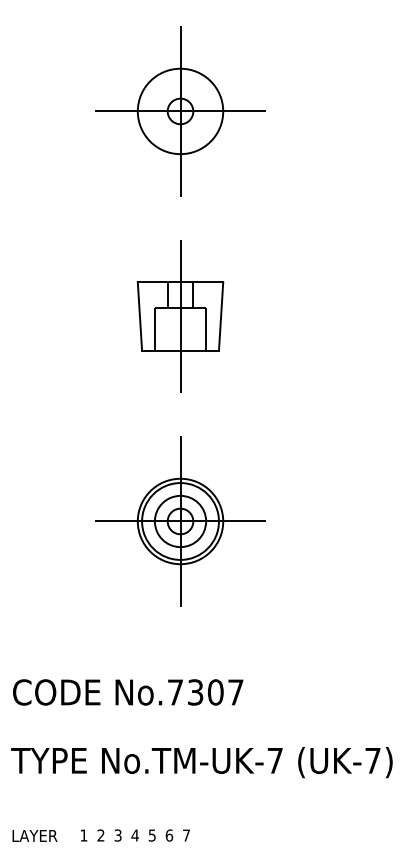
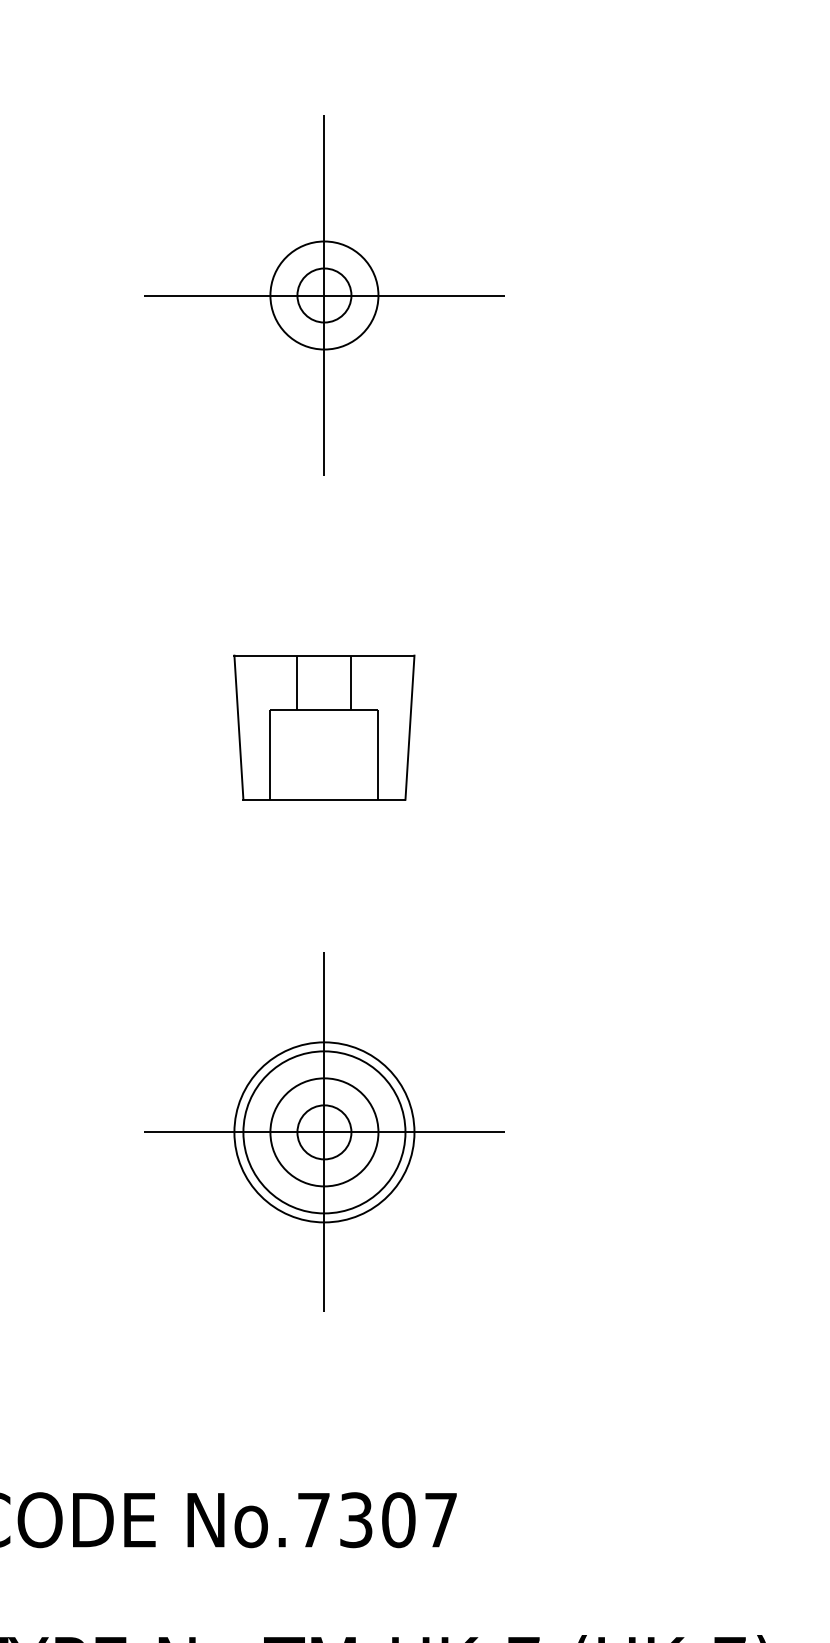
circle: (180, 111) -> (324, 295), size x0.6
line: (180, 316) -> (324, 727), removed
part: (180, 521) -> (324, 1132), moved

